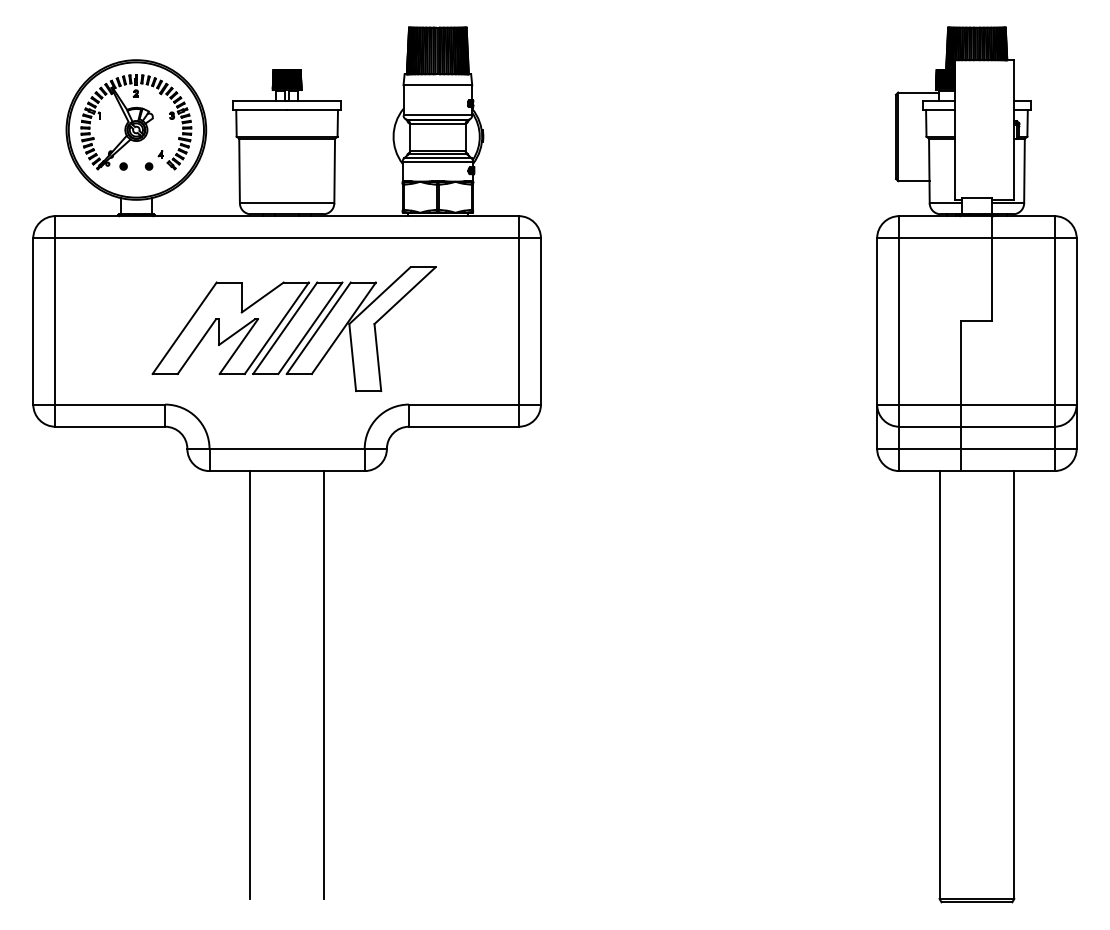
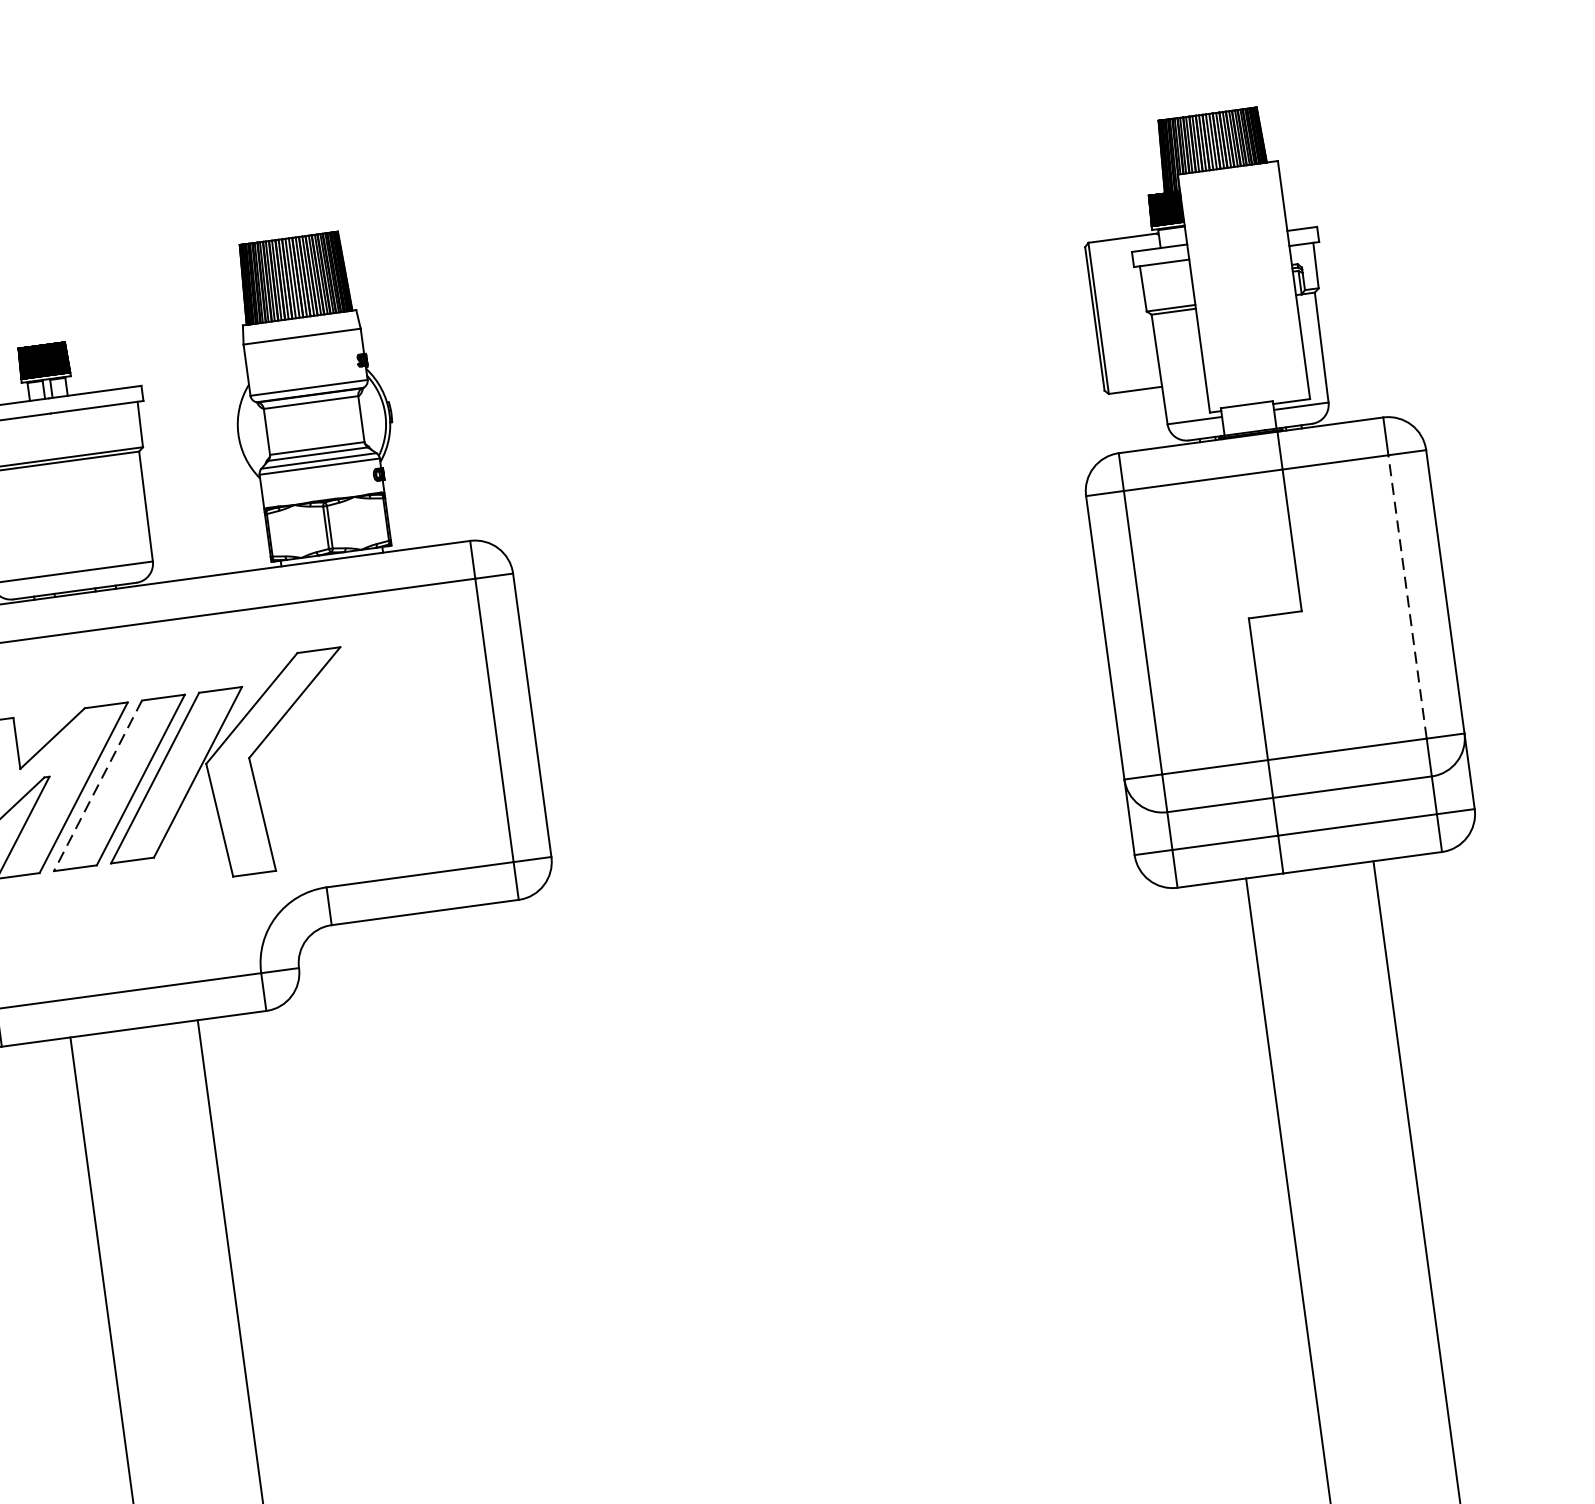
line: (1054, 320) -> (1407, 595), solid -> dashed
line: (285, 328) -> (98, 786), solid -> dashed

